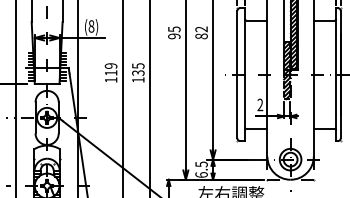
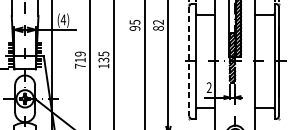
text: (91, 26) -> (63, 19), (8) -> (4)
line: (237, 75) -> (189, 62), solid -> dashed
text: (111, 79) -> (80, 65), 119 -> 719

